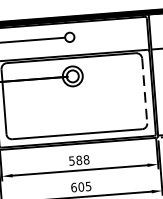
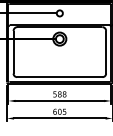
line: (145, 91) -> (106, 52), dashed -> solid

